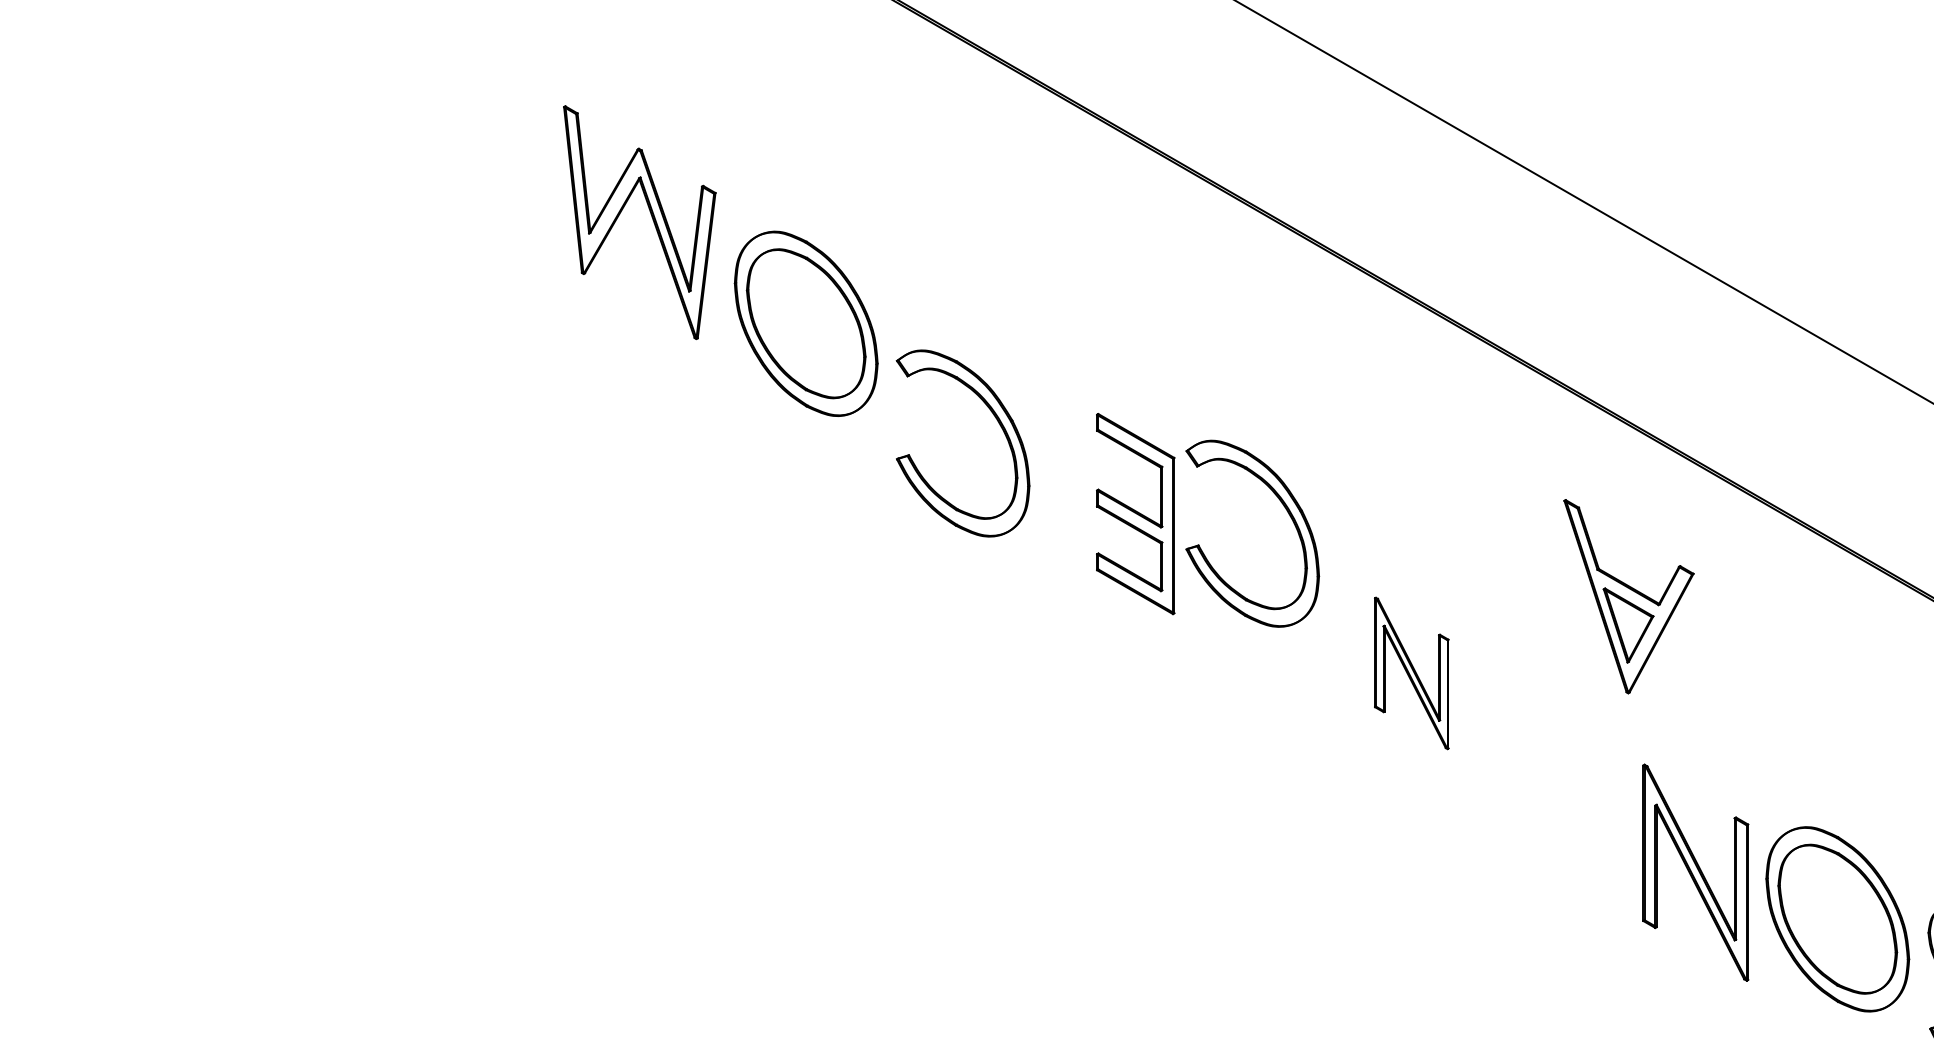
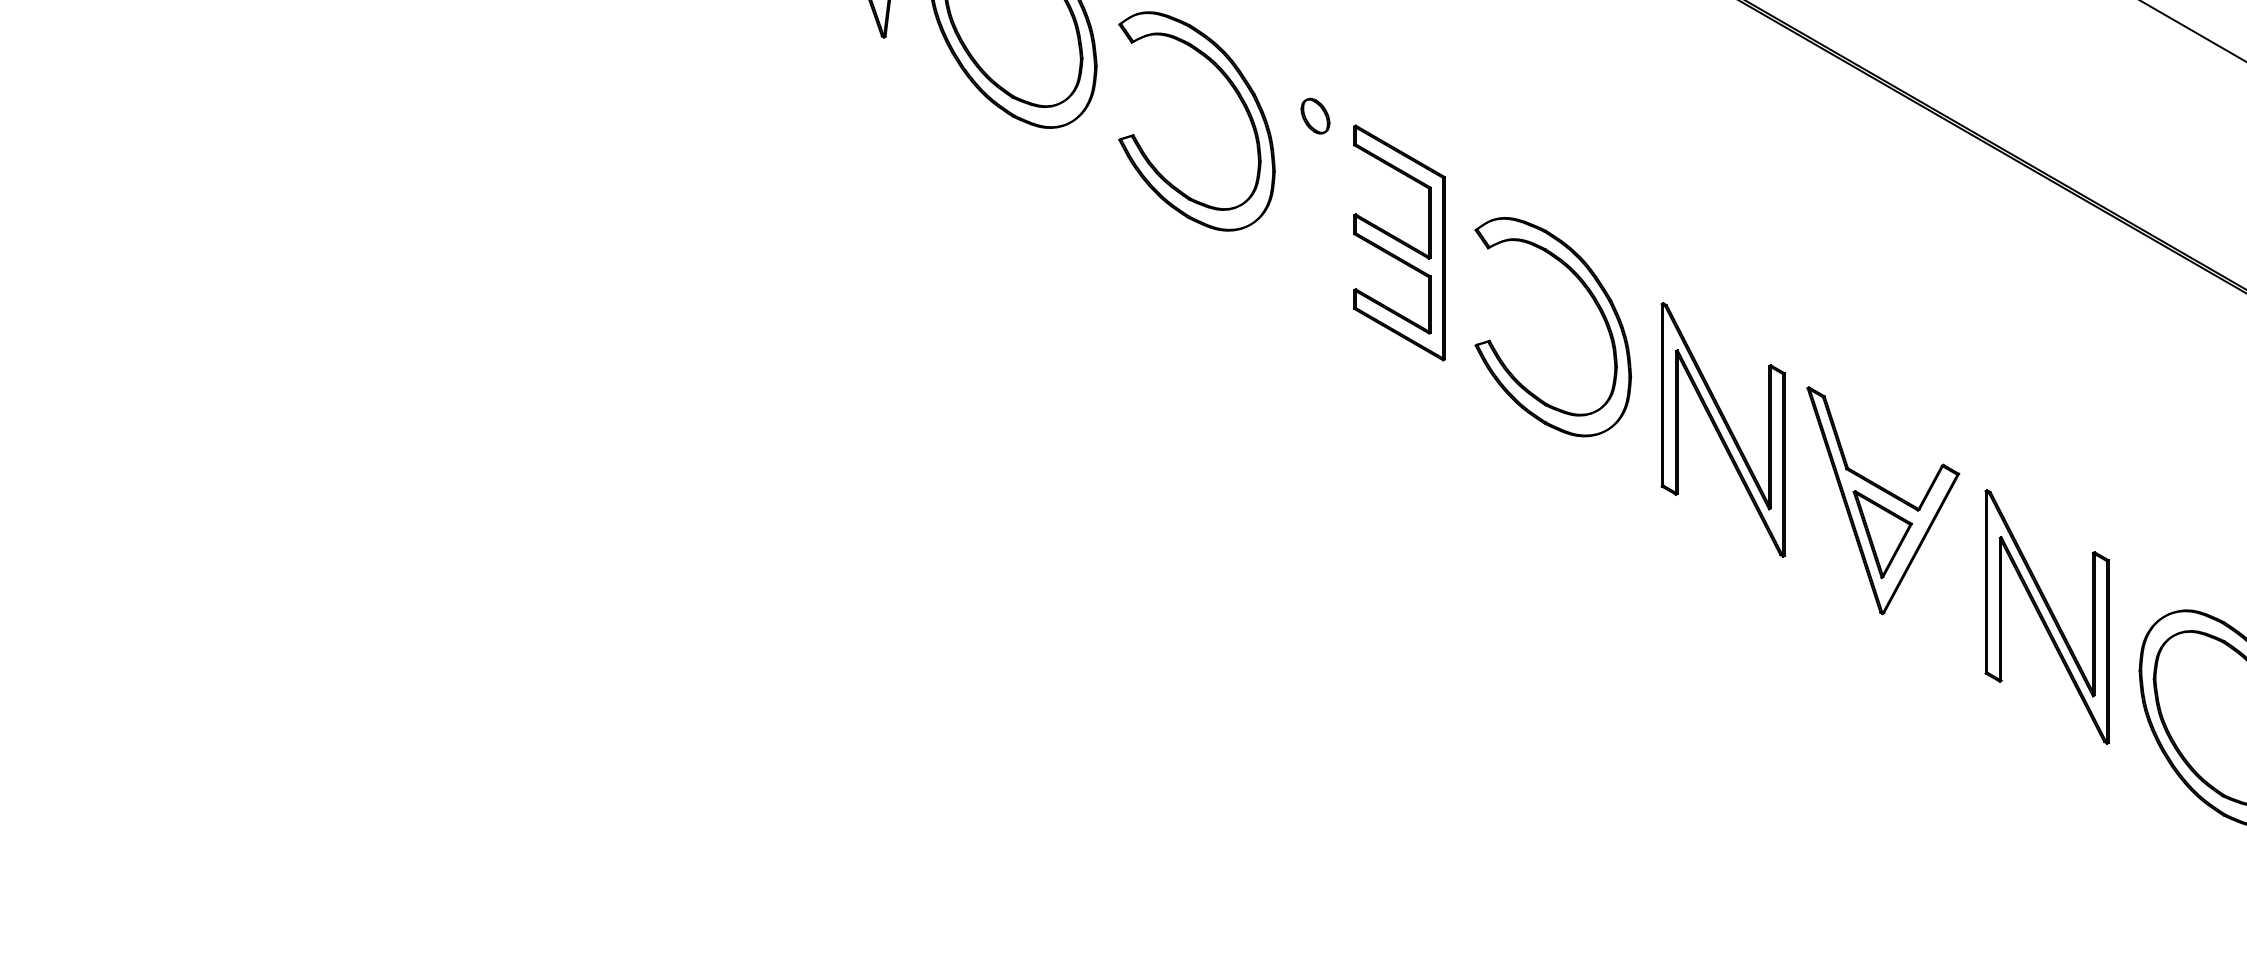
part: (1064, 405) -> (1315, 115), added
part: (999, 425) -> (1239, 100), moved
part: (1288, 514) -> (1595, 304), moved
part: (1628, 596) -> (1882, 500), moved
part: (1411, 673) -> (1723, 430), size x1.43
part: (1695, 872) -> (2047, 616), moved

